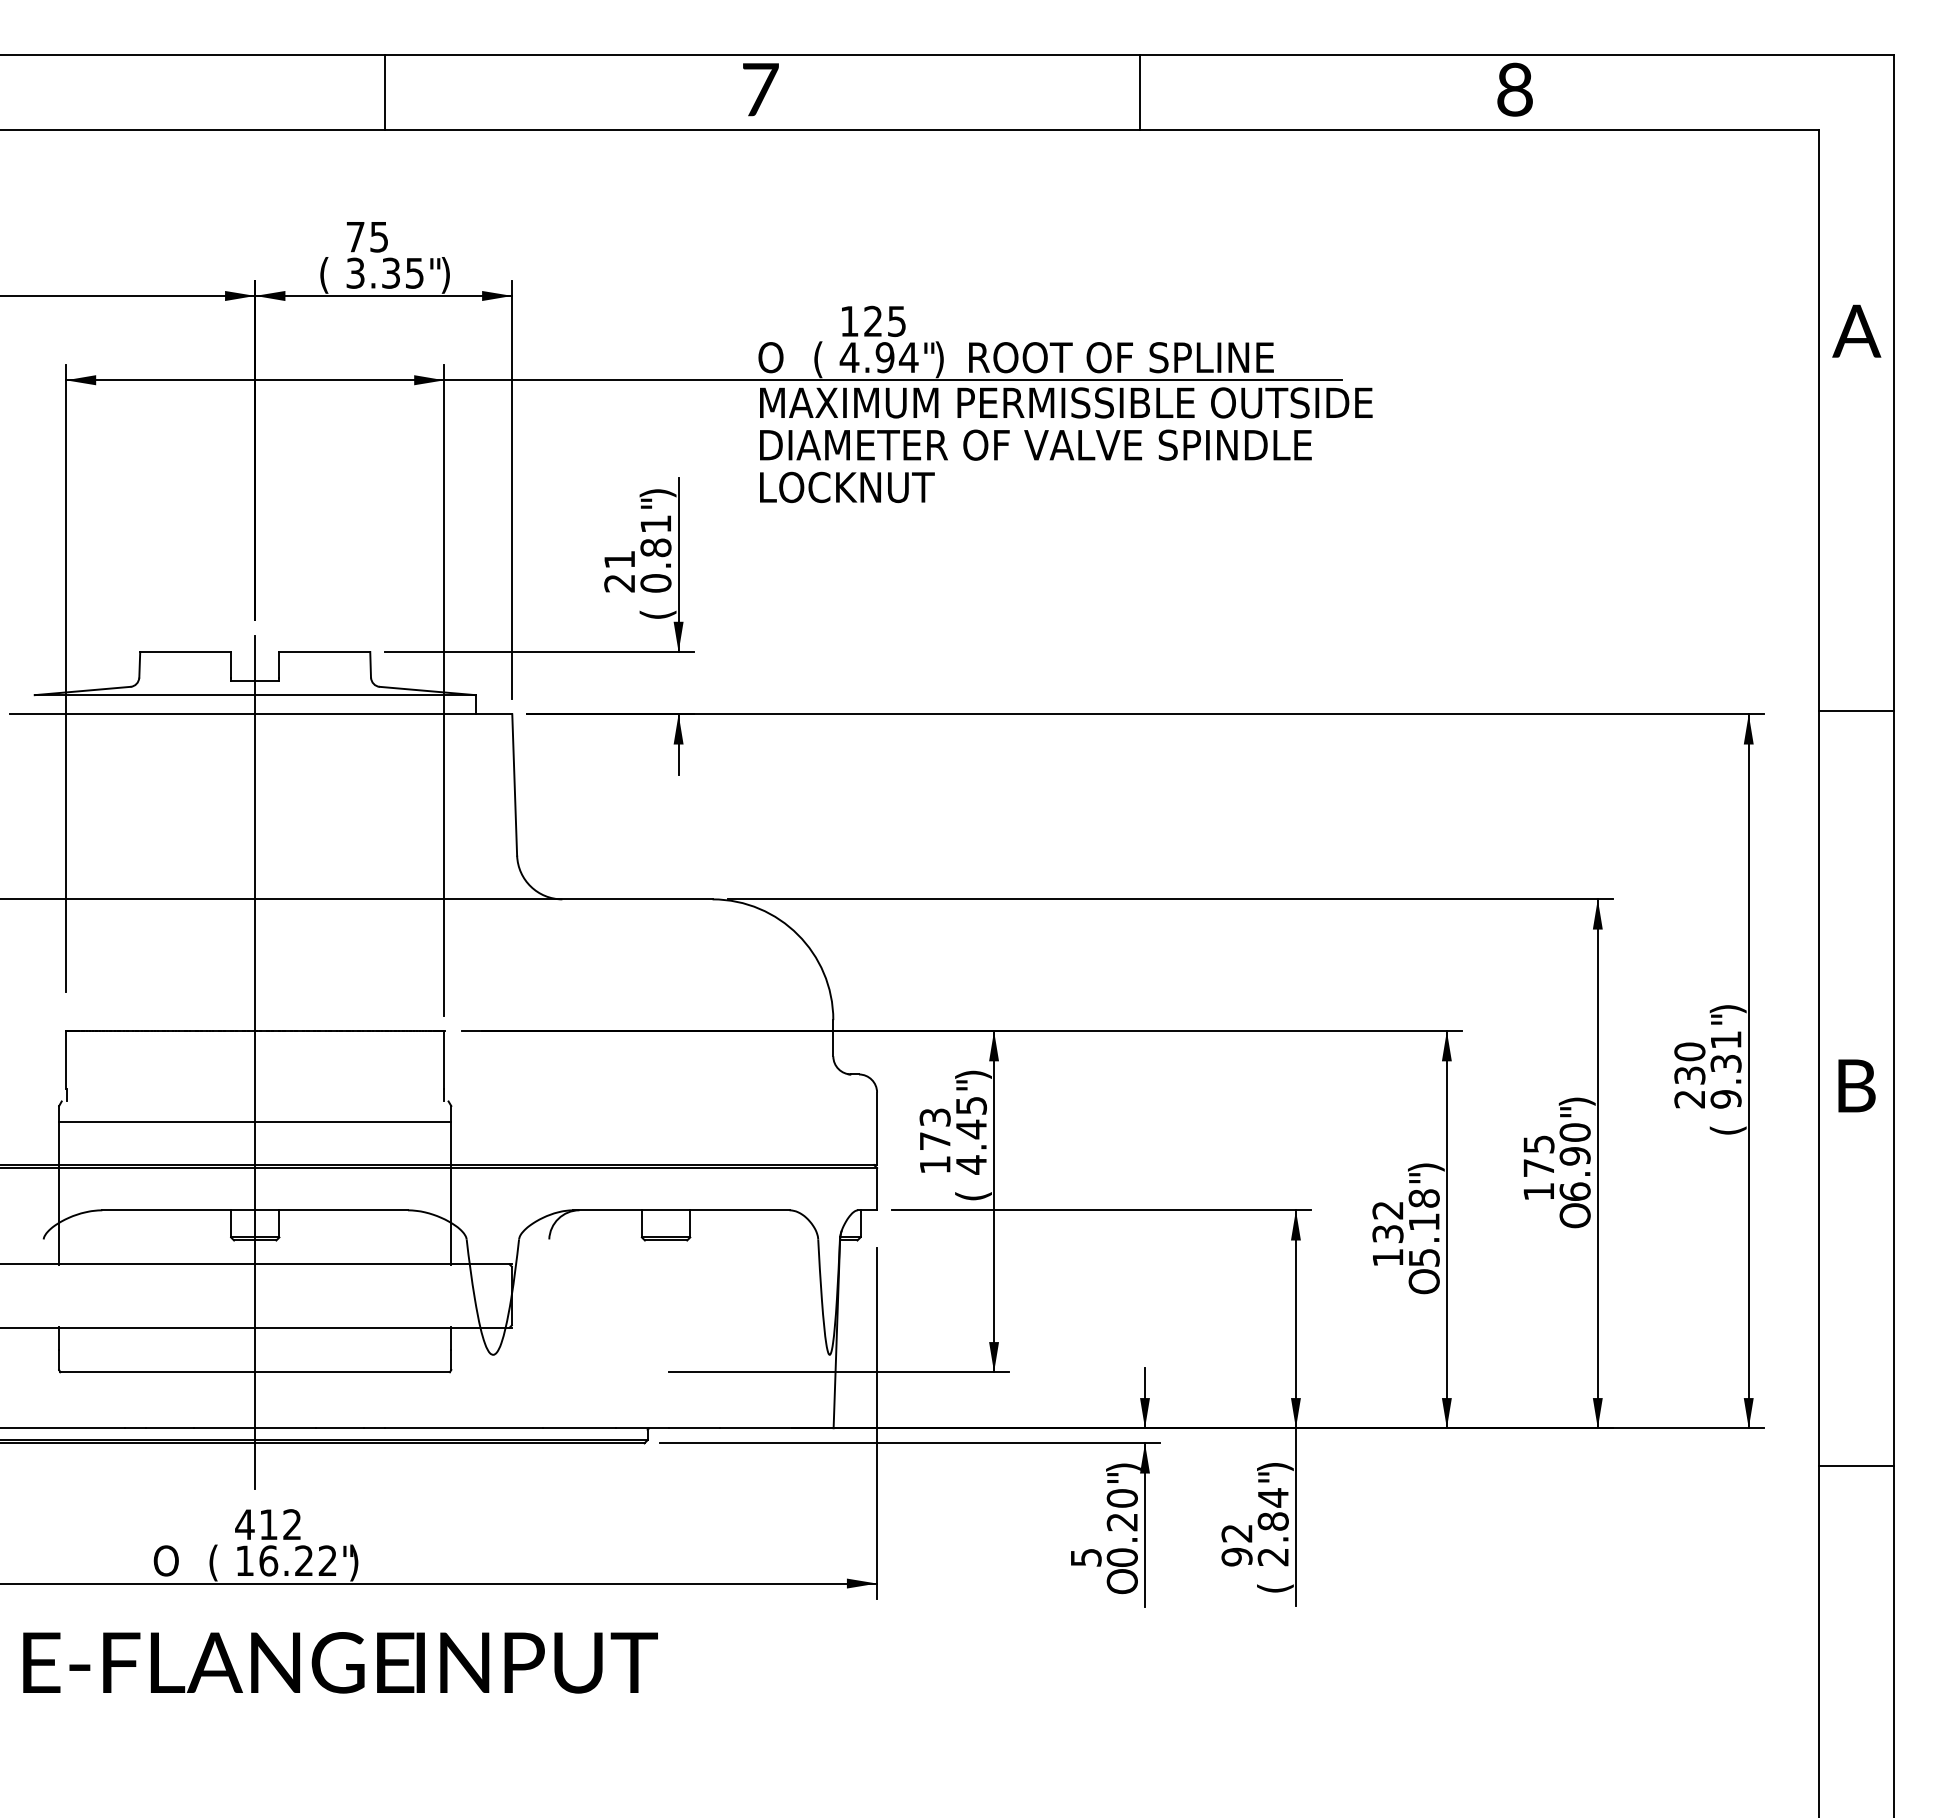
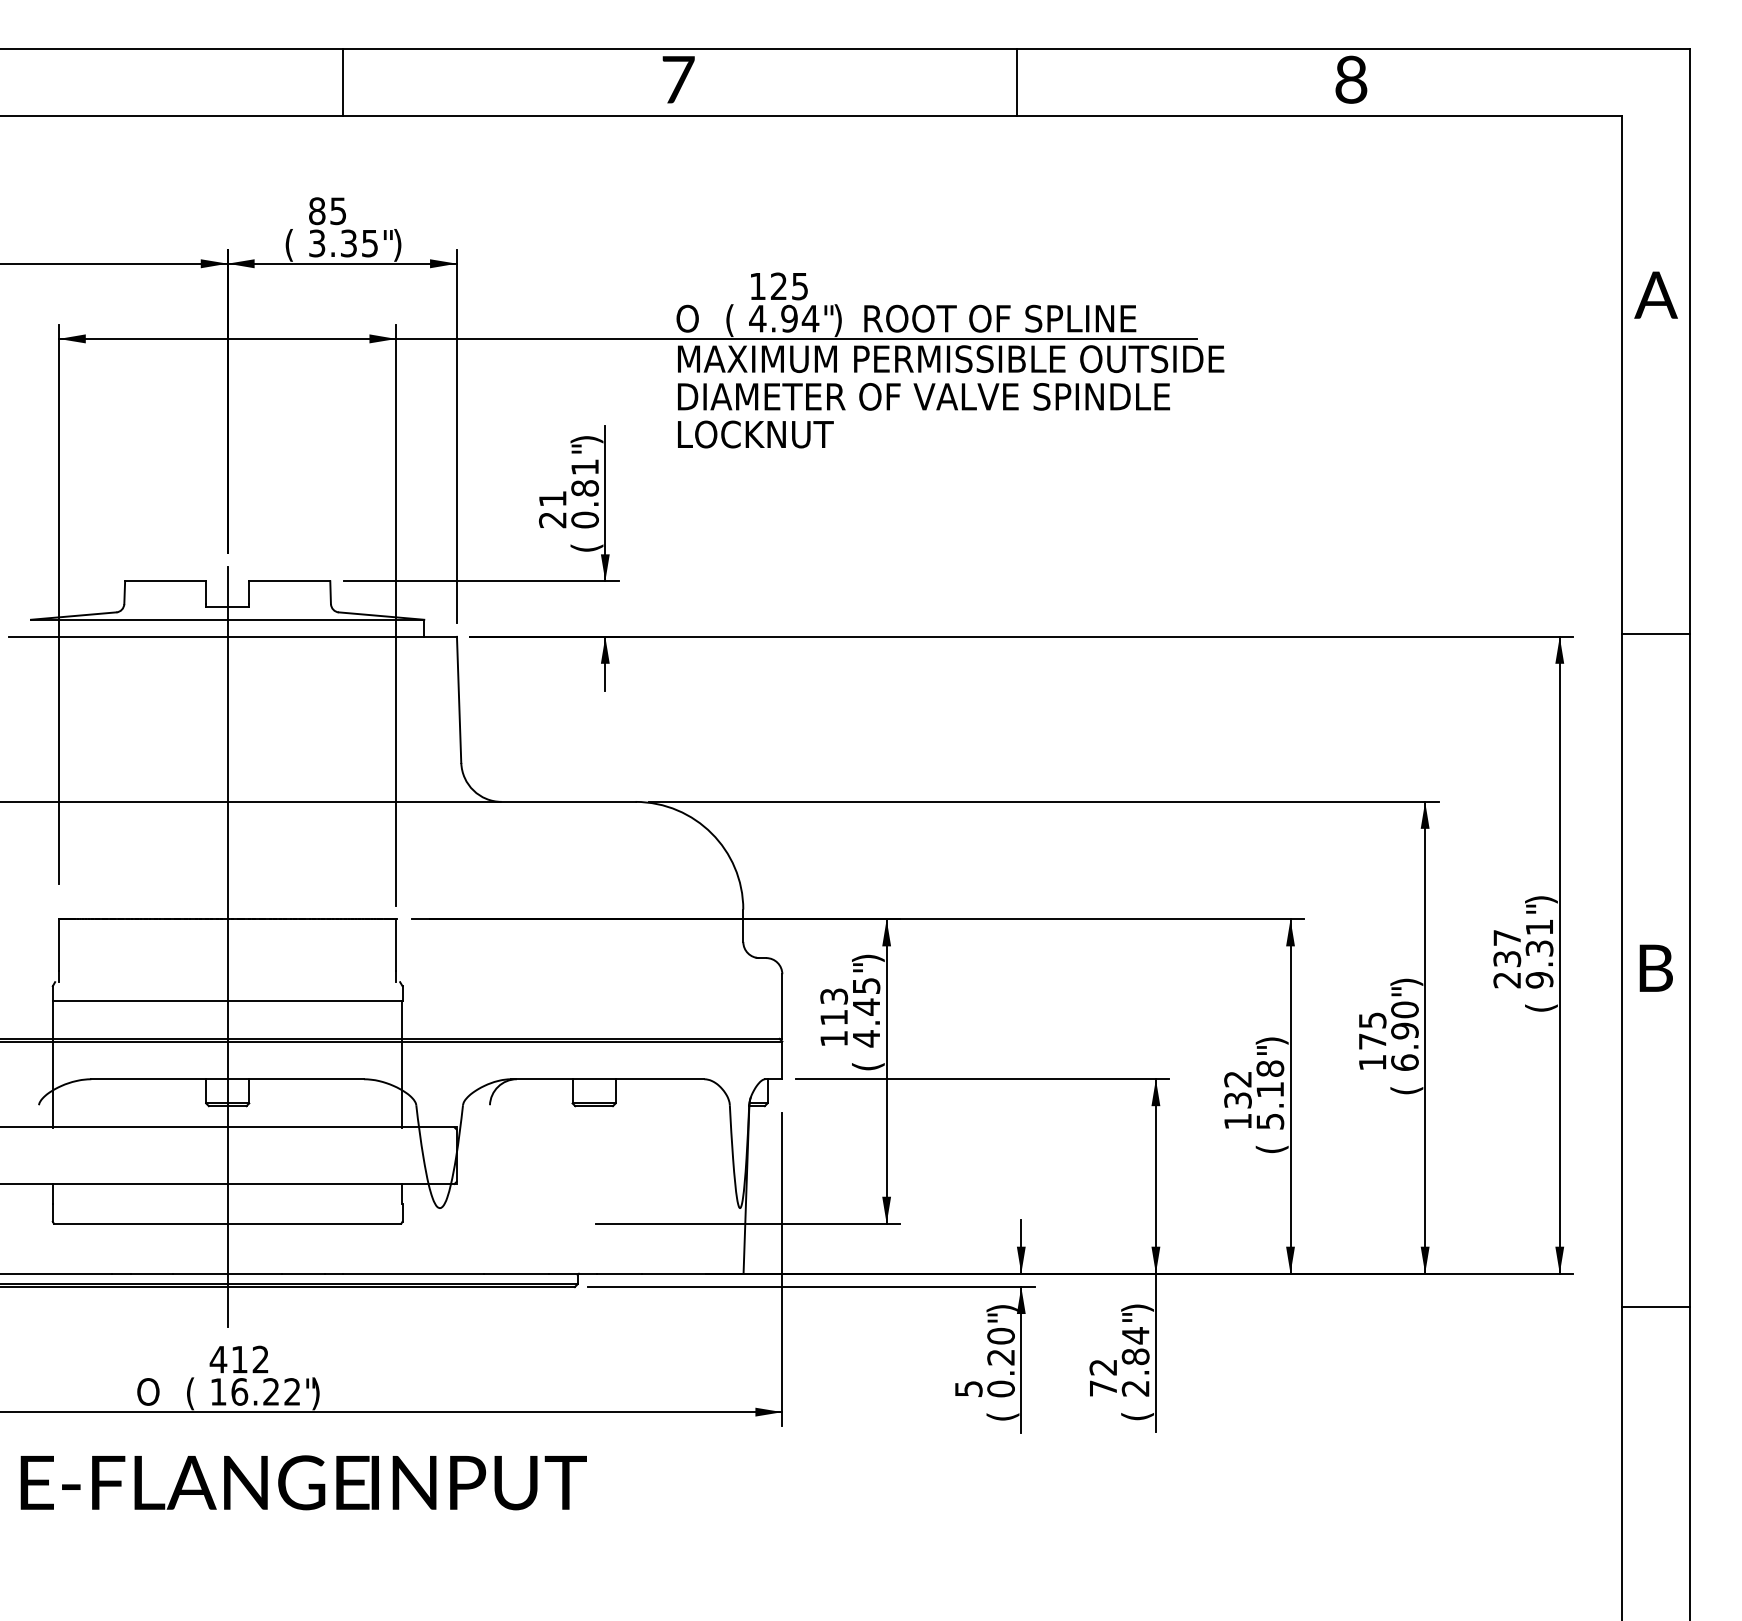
text: (355, 236) -> (317, 210), 75 -> 85
text: (1689, 1051) -> (1506, 937), 230 -> 237
text: (935, 1140) -> (834, 1016), 173 -> 113
text: (1576, 1215) -> (1406, 1083), O -> (
text: (1426, 1281) -> (1272, 1142), O -> (
text: (1236, 1556) -> (1102, 1388), 92 -> 72
text: (1124, 1581) -> (1003, 1410), O -> (

